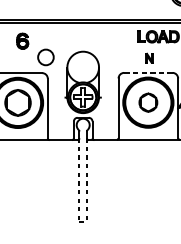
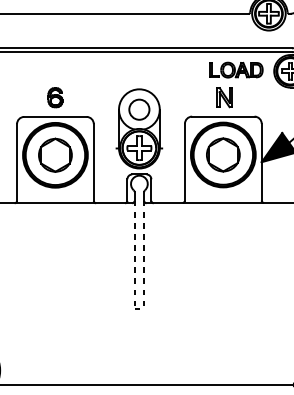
part: (22, 40) -> (55, 97), moved
circle: (46, 57) -> (139, 109), moved
part: (149, 58) -> (224, 97), size x1.67
line: (147, 72) -> (222, 116), dashed -> solid
part: (148, 102) -> (223, 154), size x1.43

